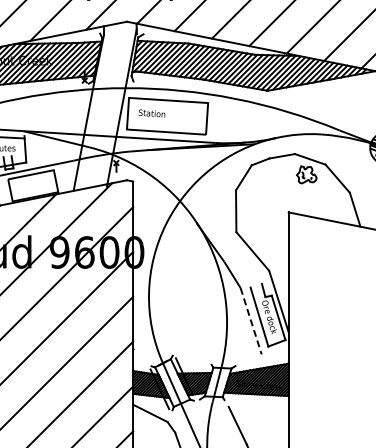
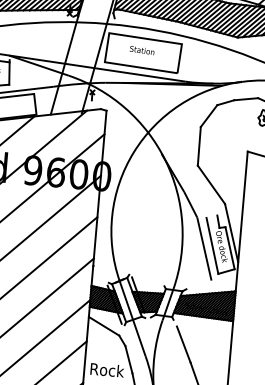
text: (151, 113) -> (141, 50), moved
line: (251, 321) -> (204, 249), dashed -> solid

